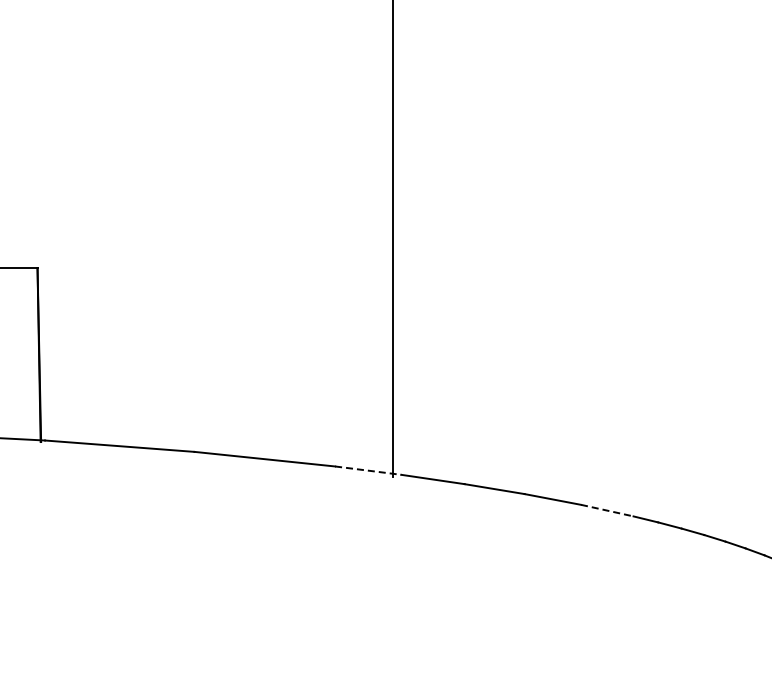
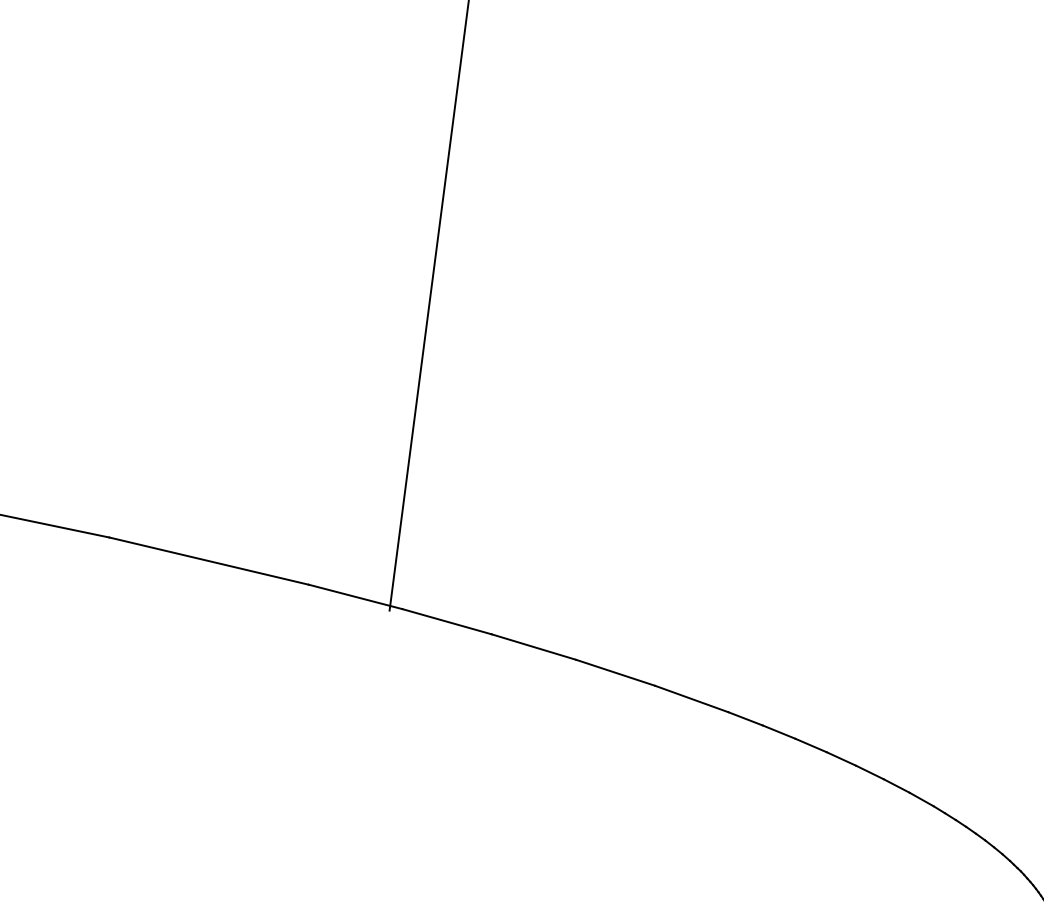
line: (368, 470) -> (355, 596), dashed -> solid
line: (607, 510) -> (692, 698), dashed -> solid

